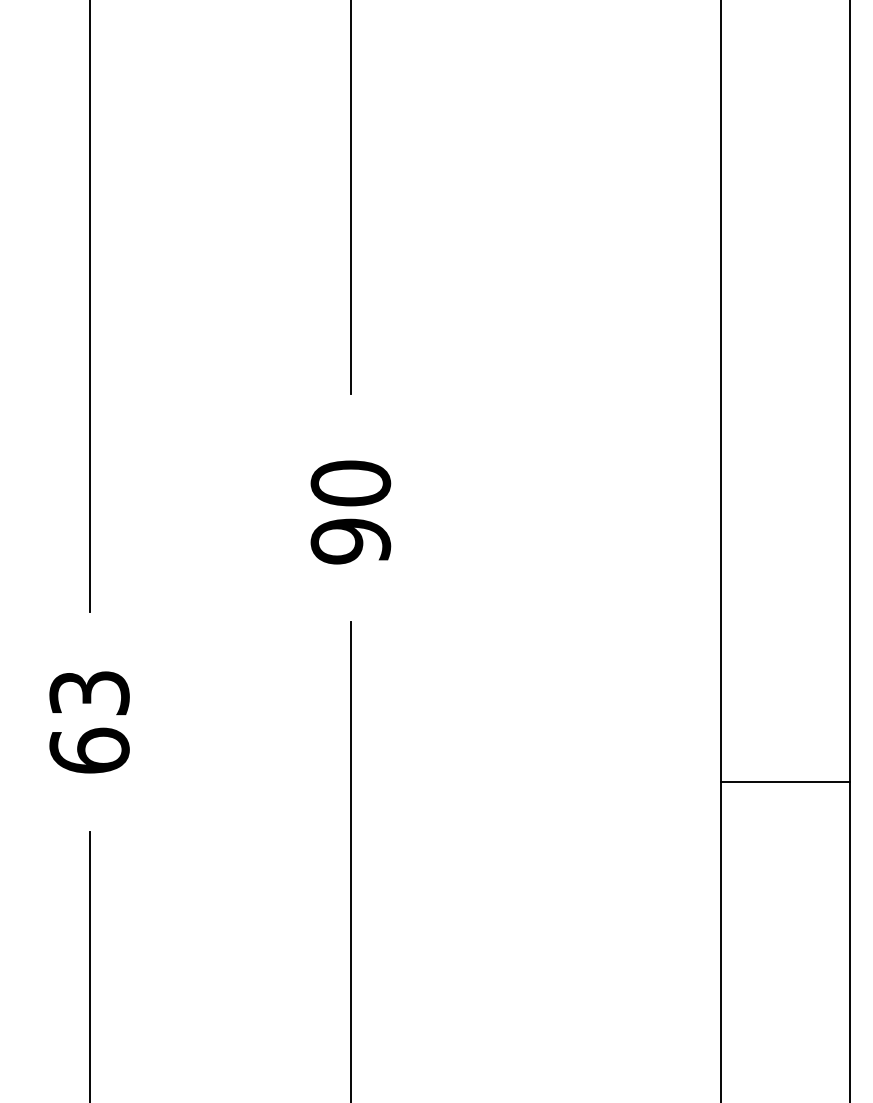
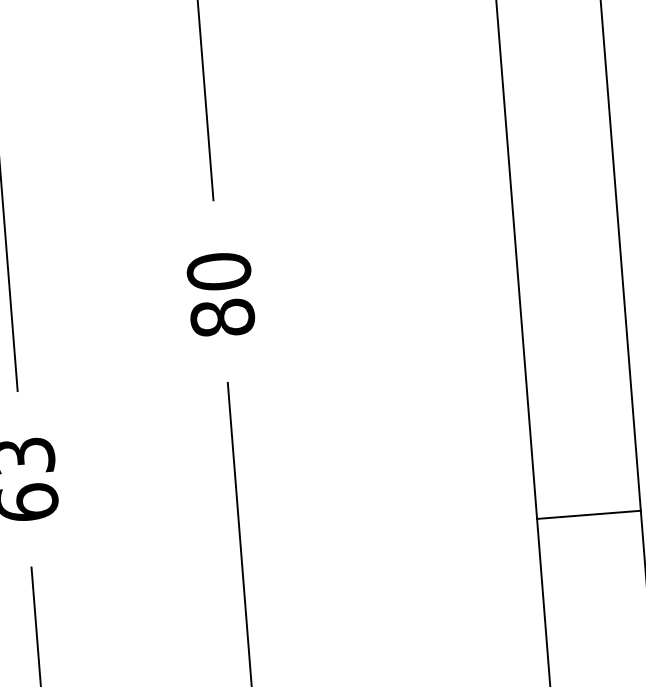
text: (350, 541) -> (222, 318), 90 -> 80
line: (785, 781) -> (588, 514), moved

